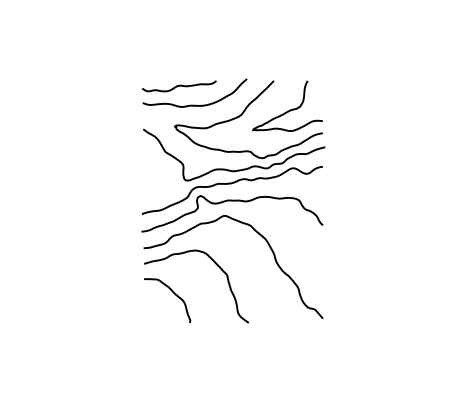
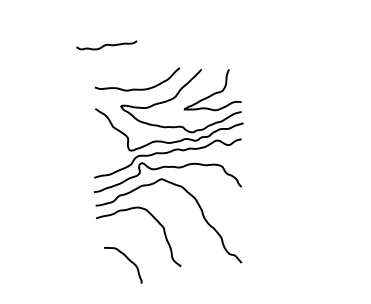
curve: (179, 86) -> (106, 45), moved
curve: (173, 293) -> (128, 259), moved

